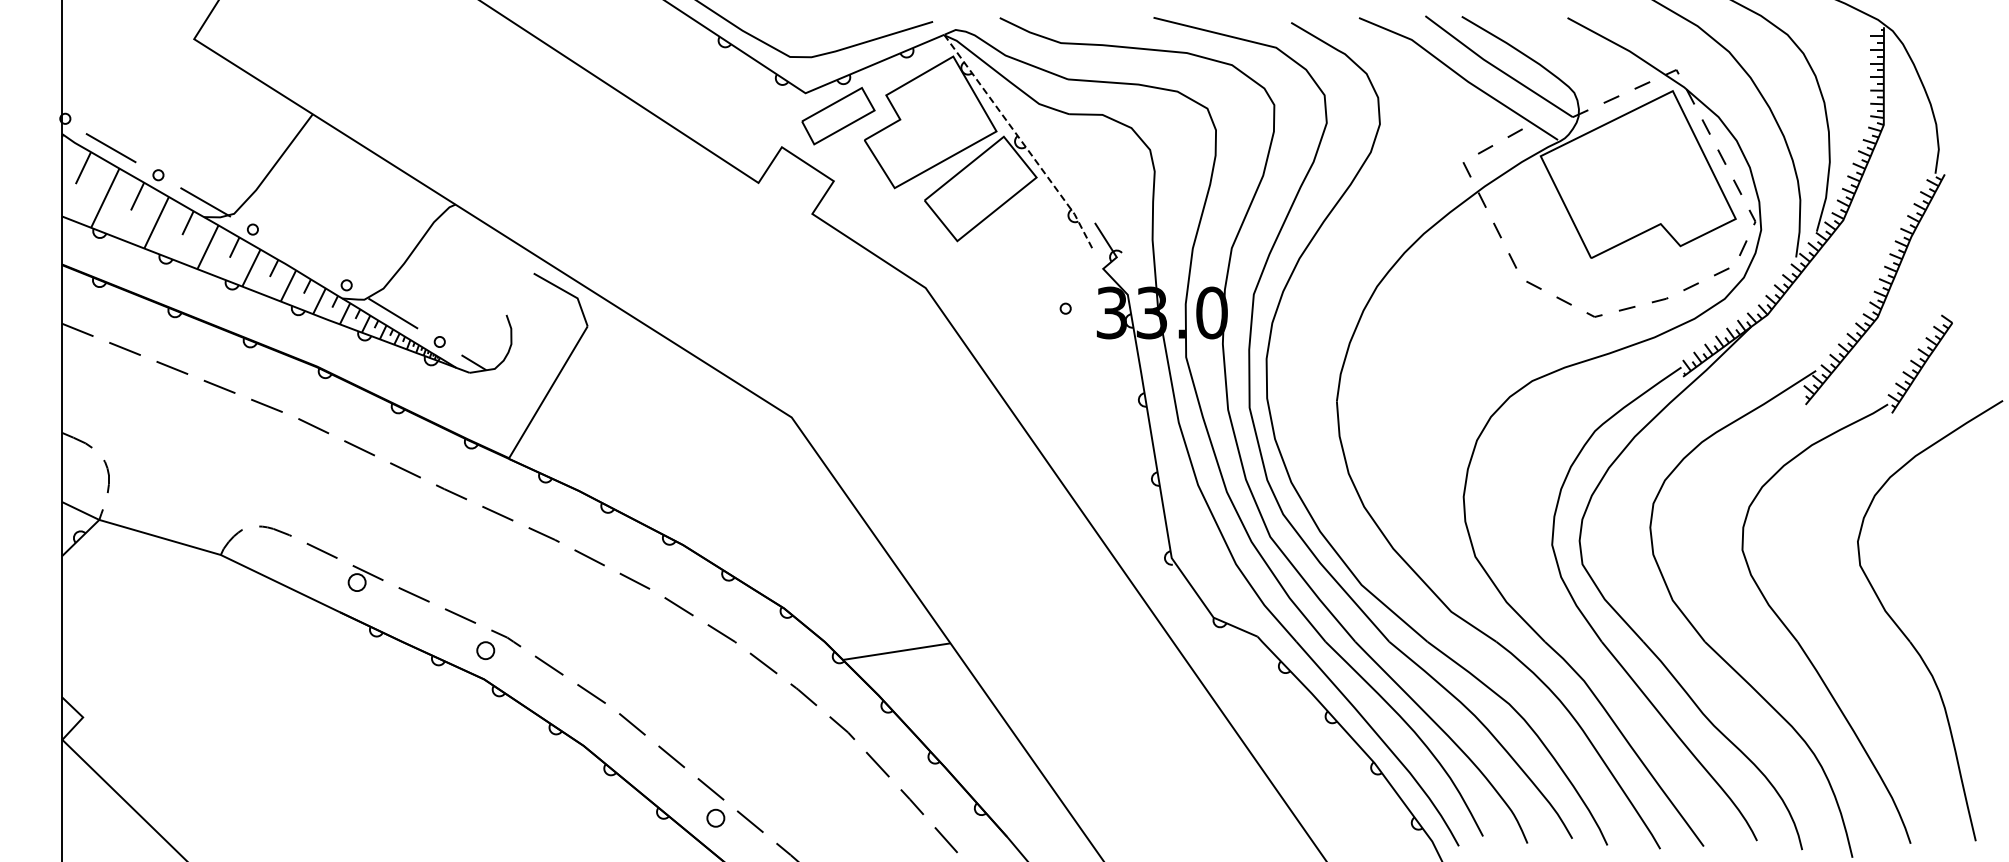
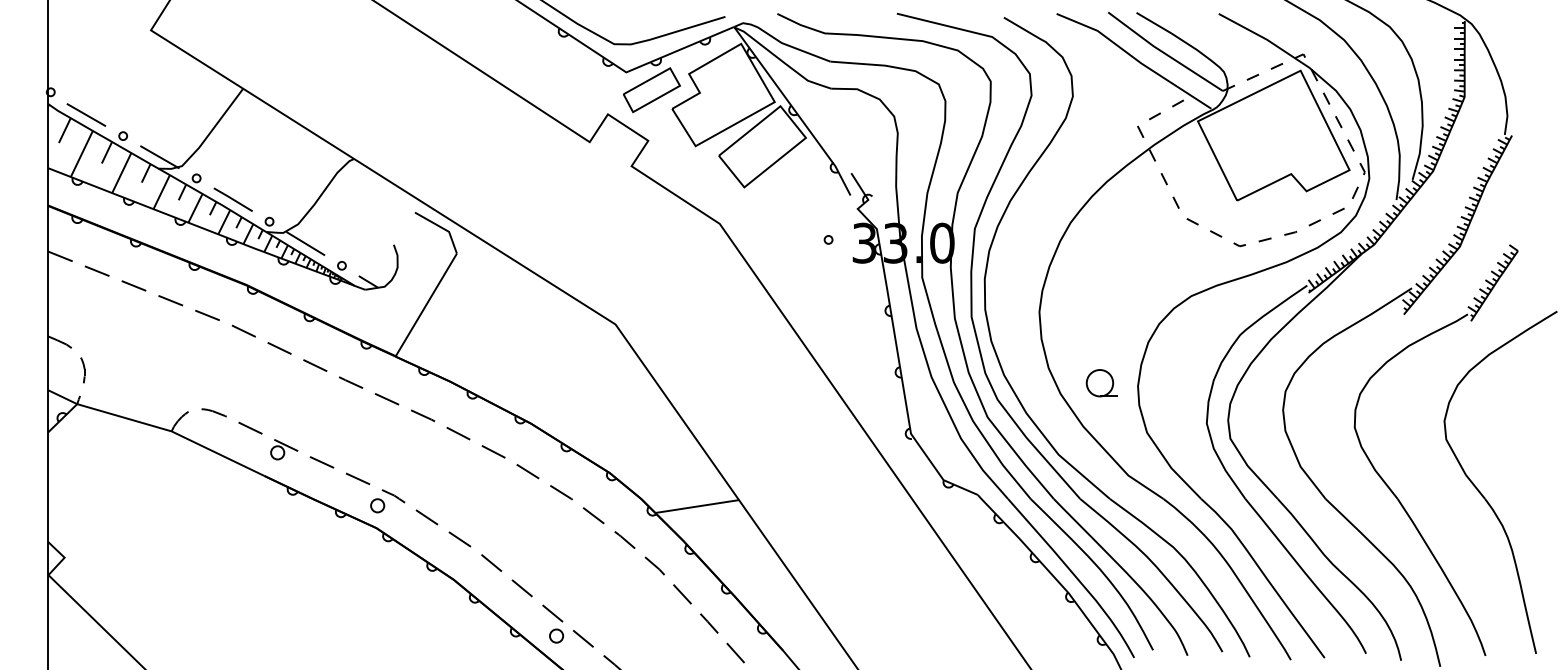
line: (1022, 142) -> (794, 110), dashed -> solid
line: (300, 256) -> (233, 199), added
part: (1416, 492) -> (1101, 382), added

